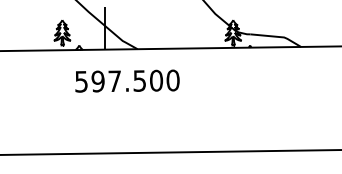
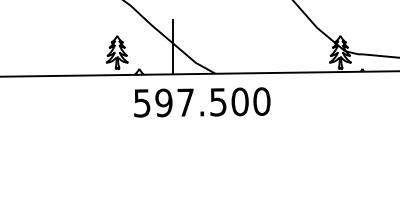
text: (127, 80) -> (202, 101), moved

